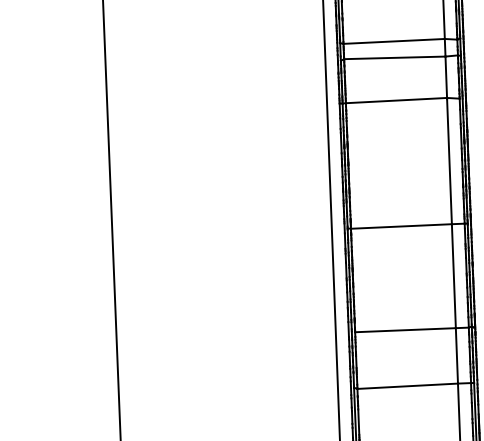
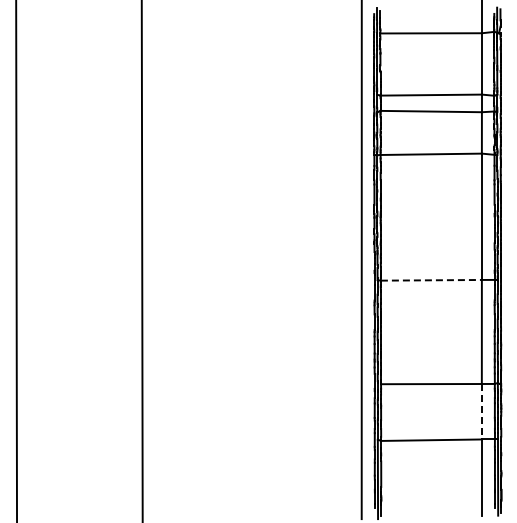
line: (401, 226) -> (431, 280), solid -> dashed
line: (456, 355) -> (481, 411), solid -> dashed

